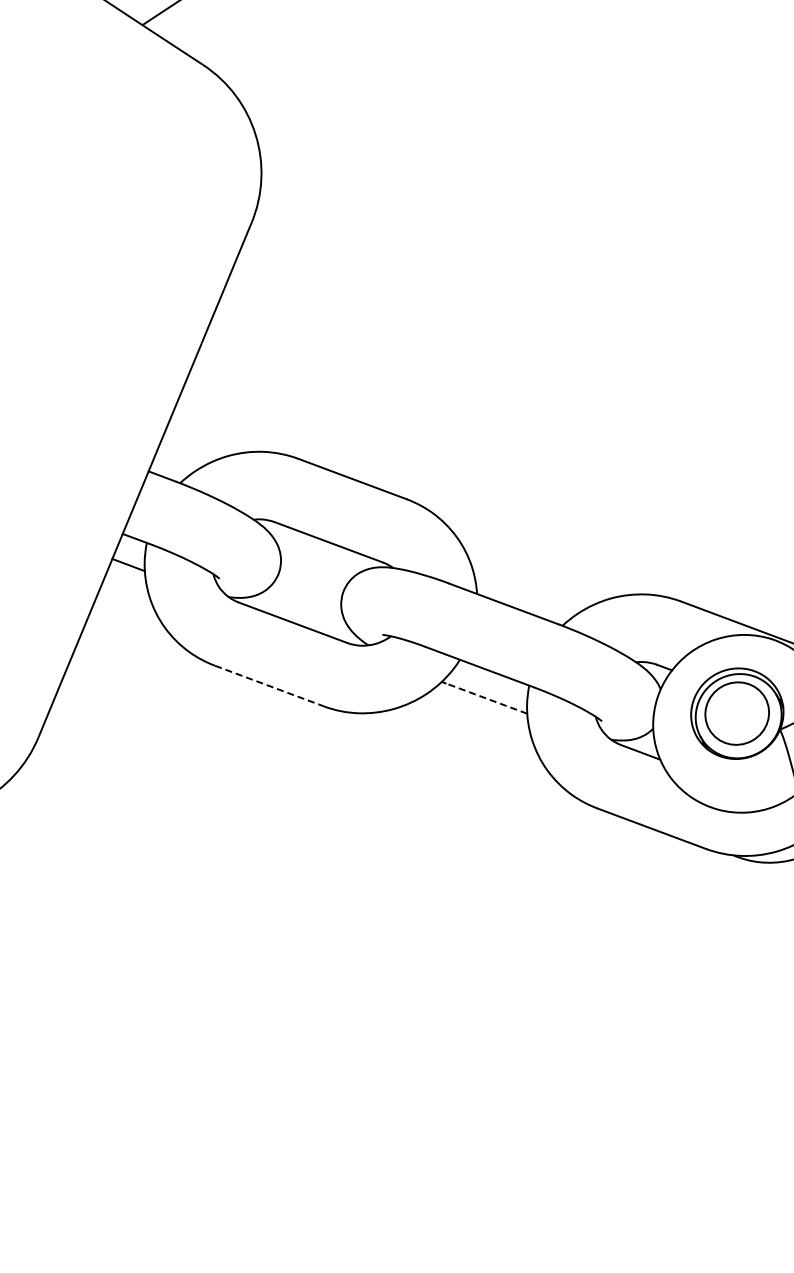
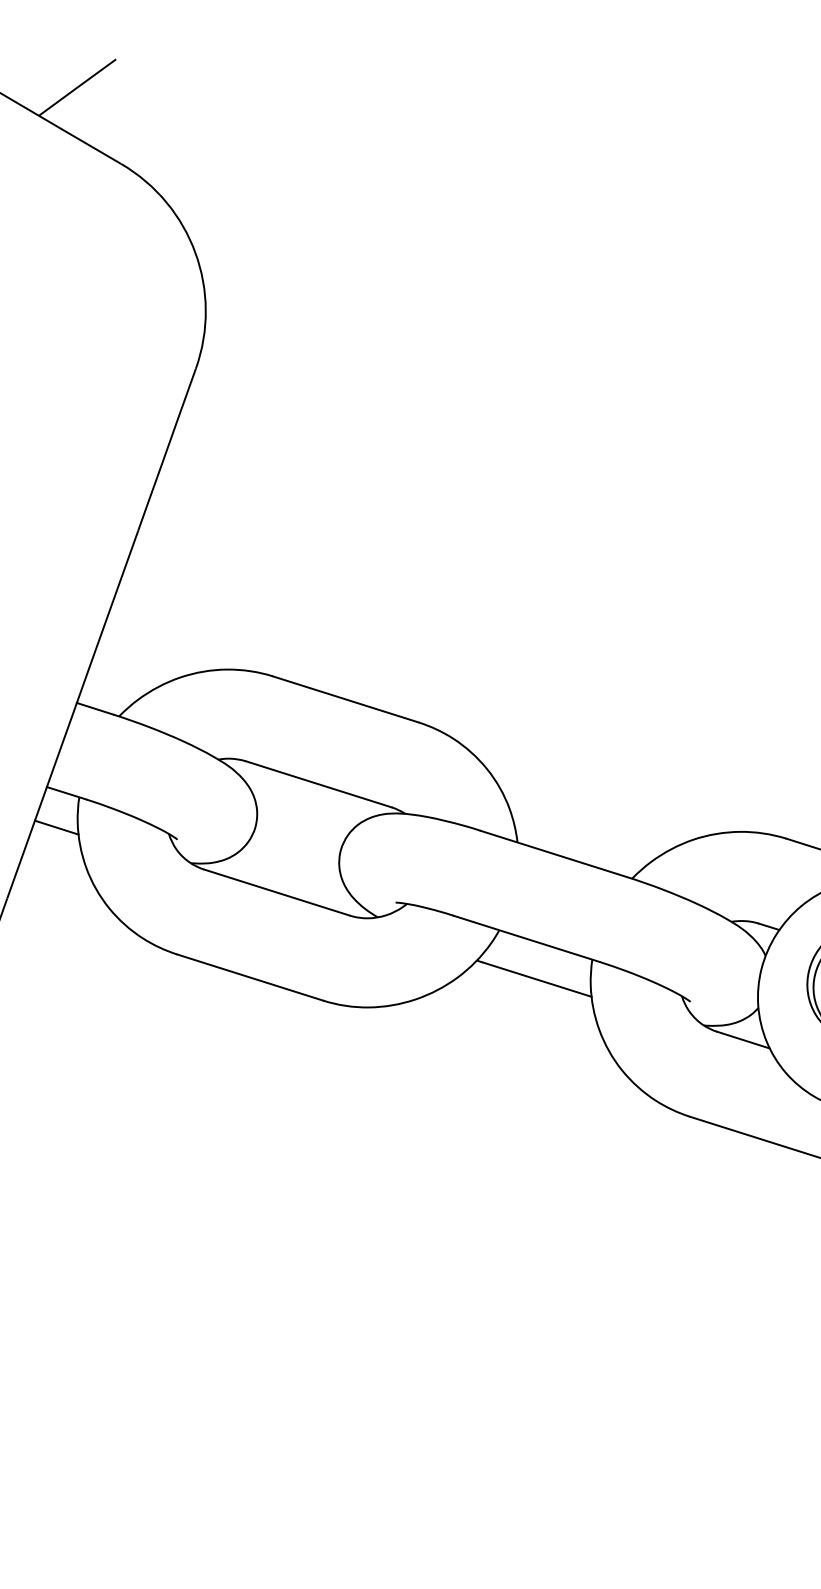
line: (269, 686) -> (250, 978), dashed -> solid
line: (486, 698) -> (536, 979), dashed -> solid

